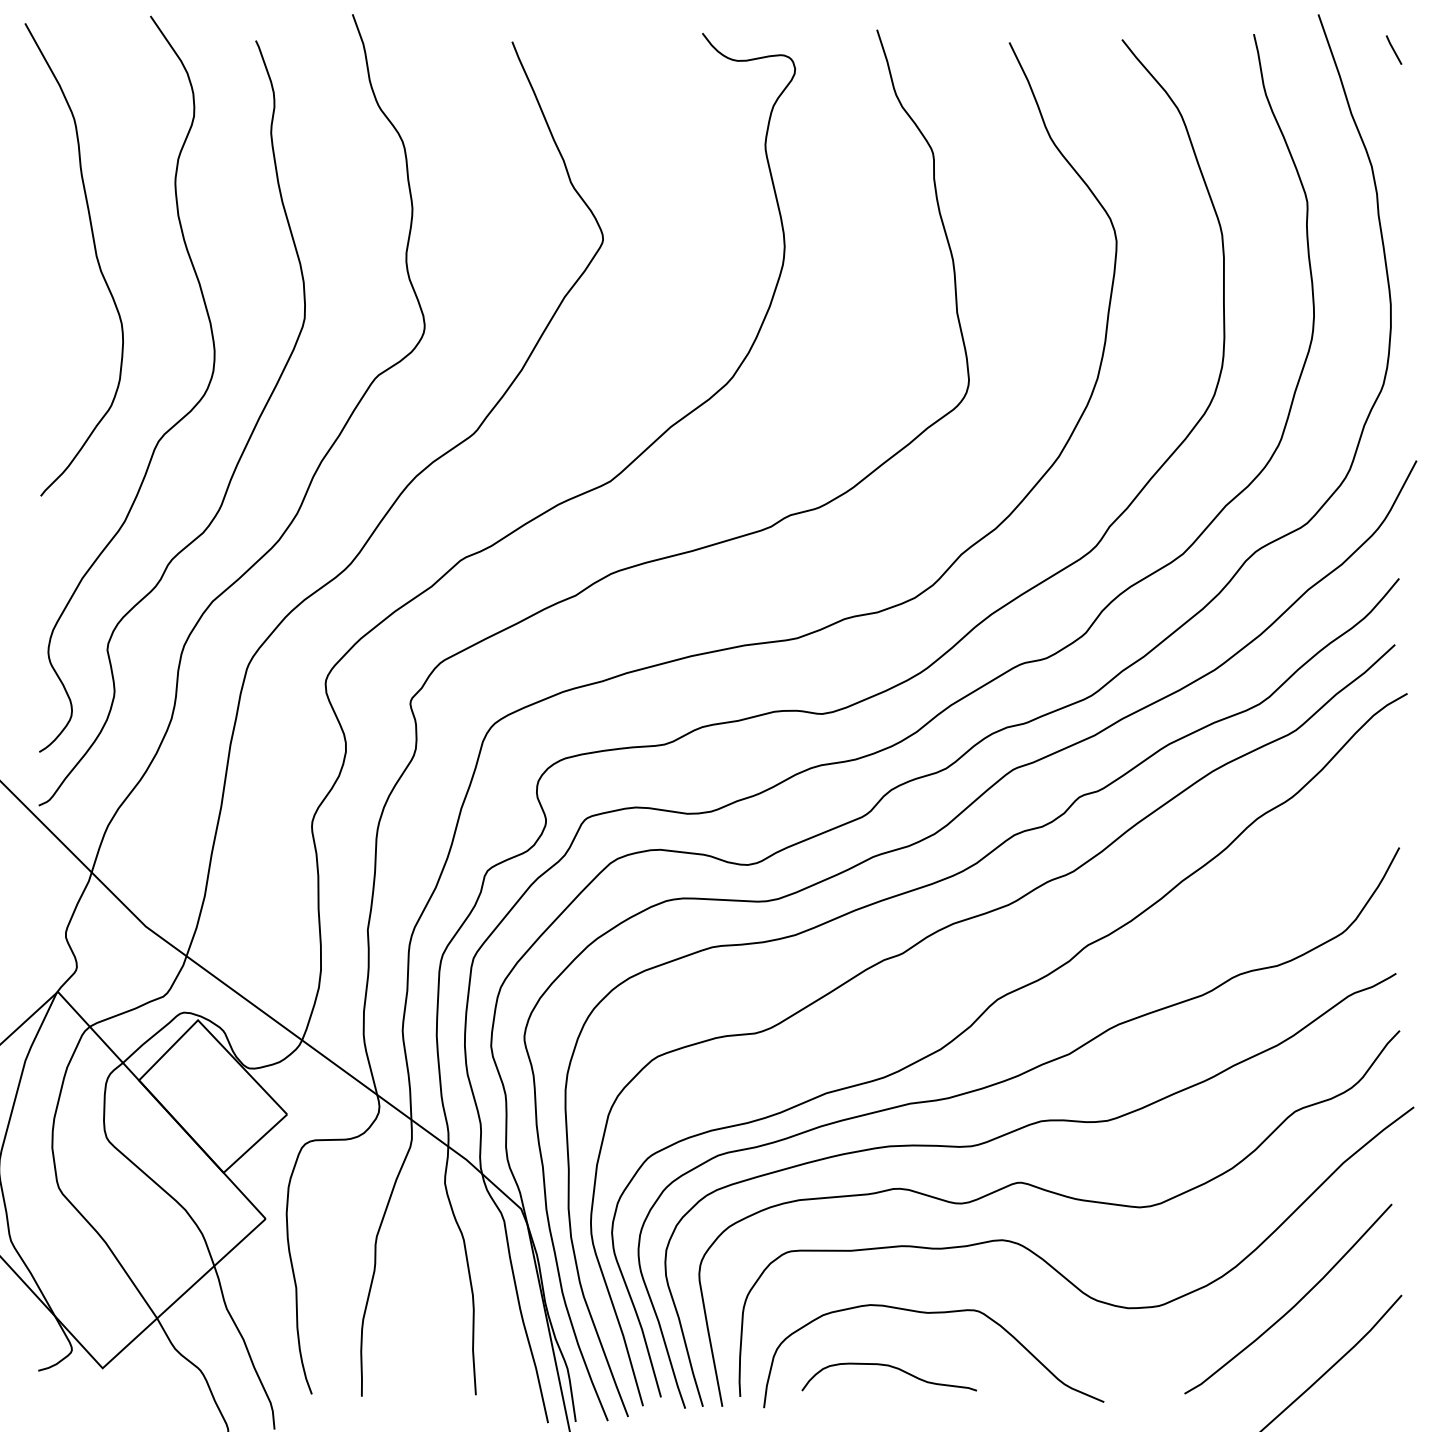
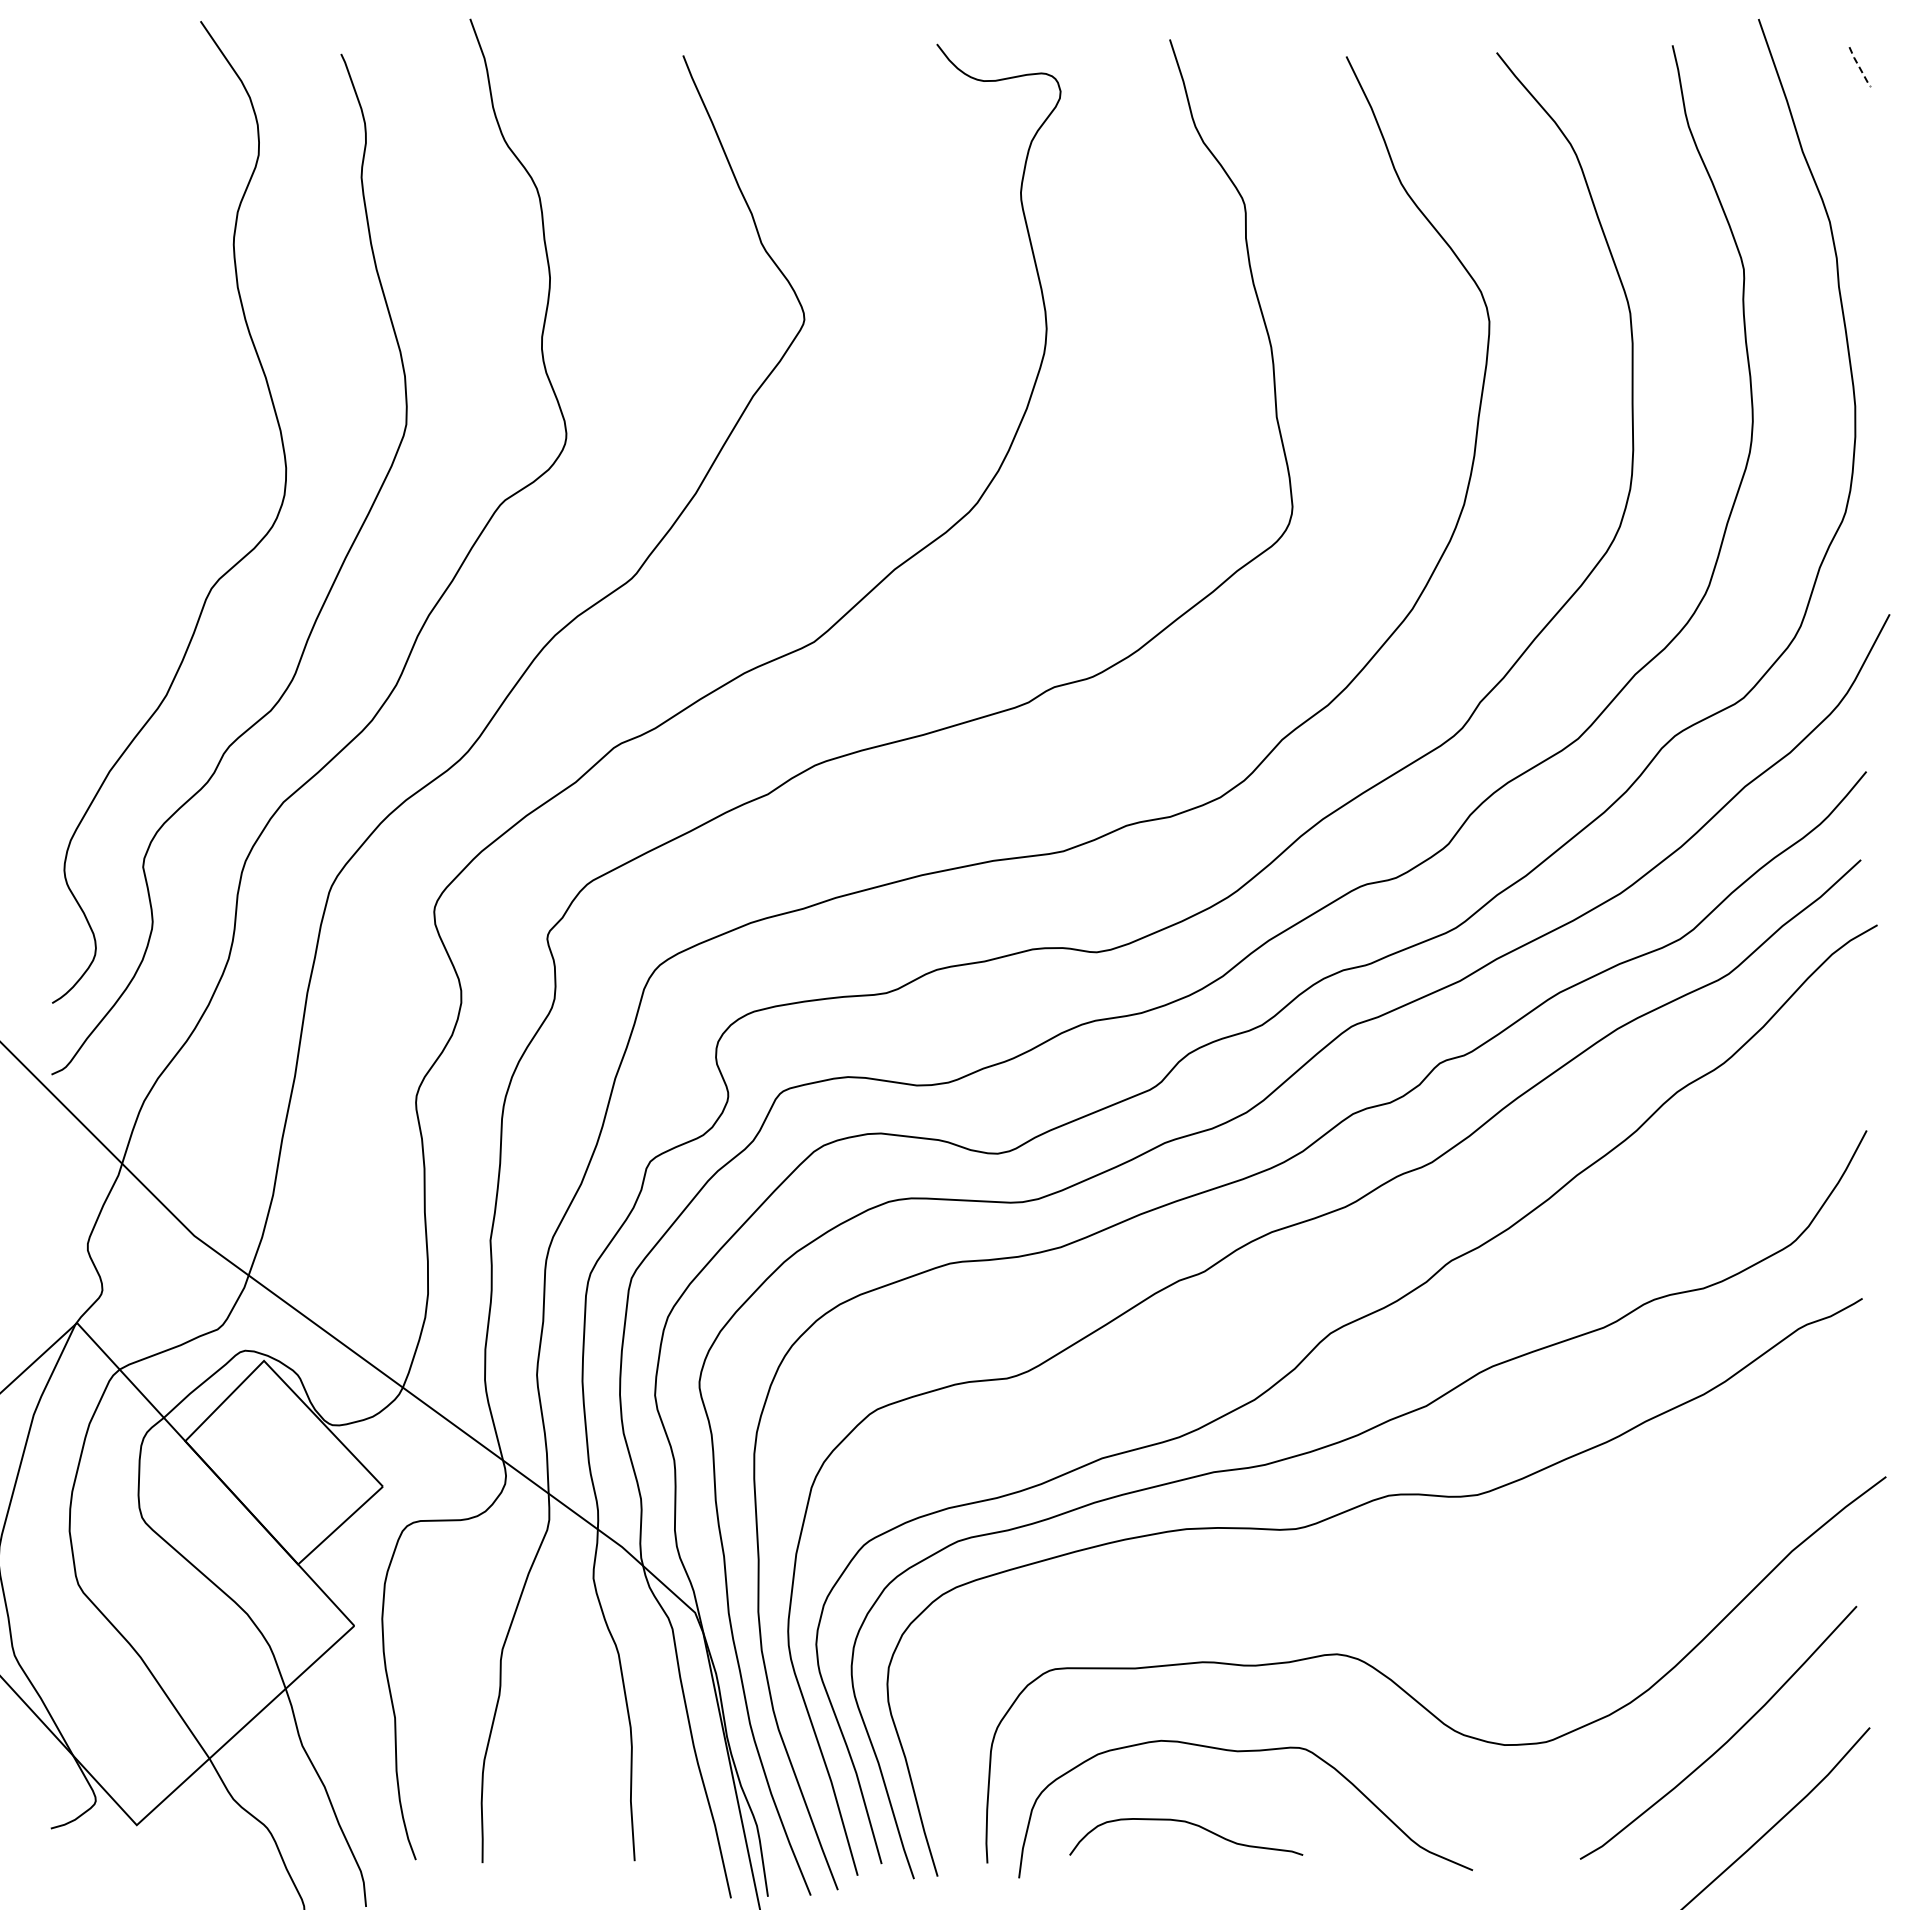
line: (1393, 49) -> (1858, 66), solid -> dashed
curve: (95, 256) -> (127, 341), removed
curve: (1056, 1194) -> (1409, 1593), removed

